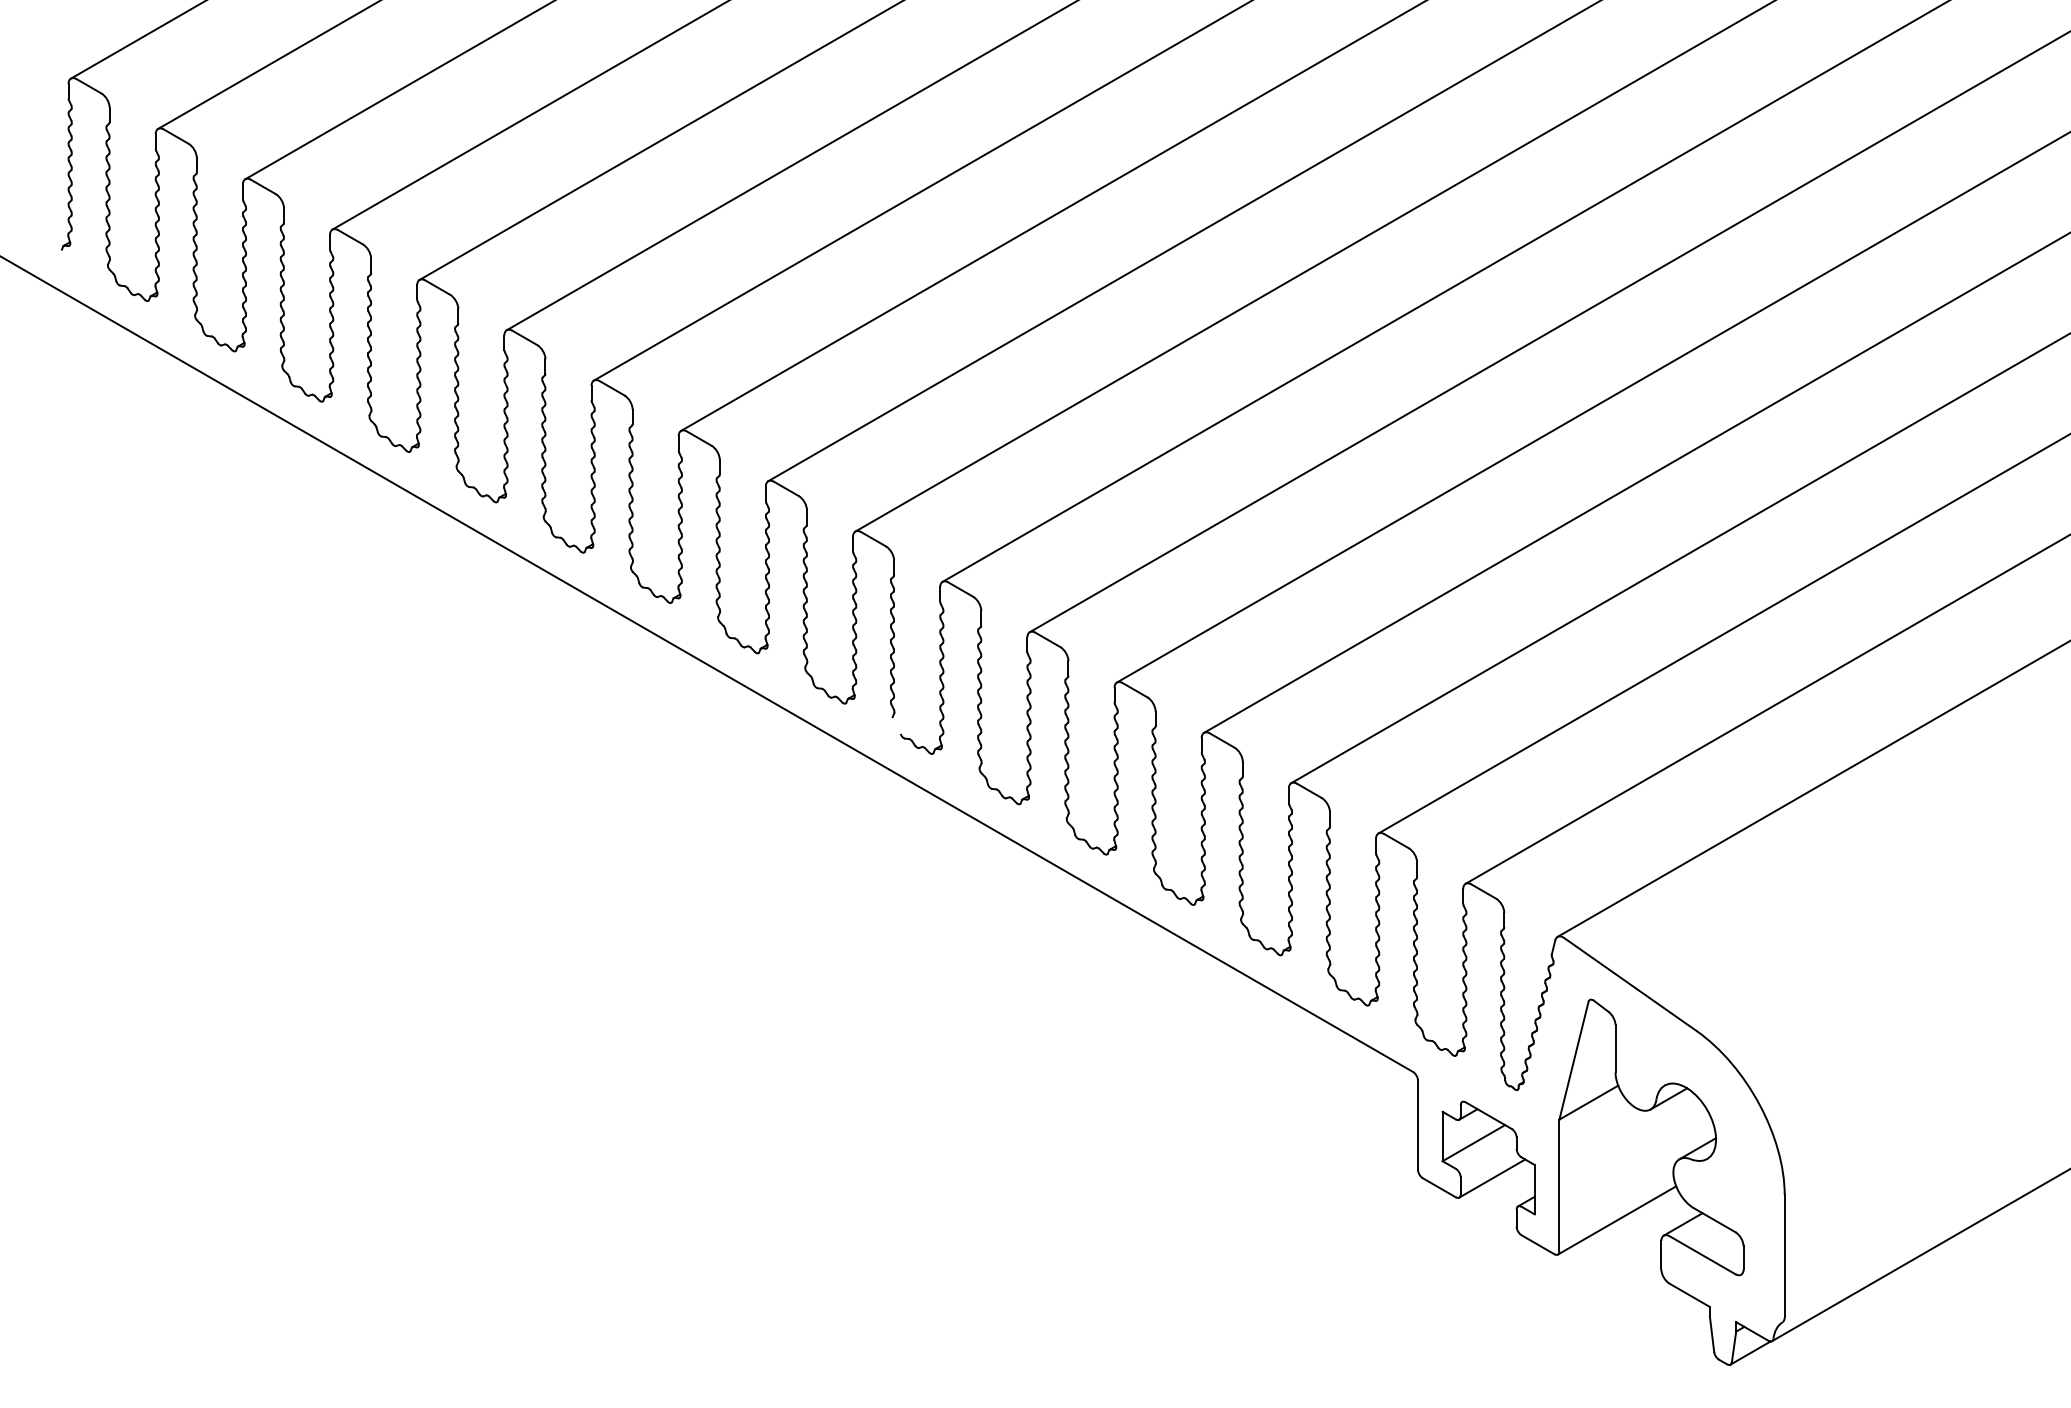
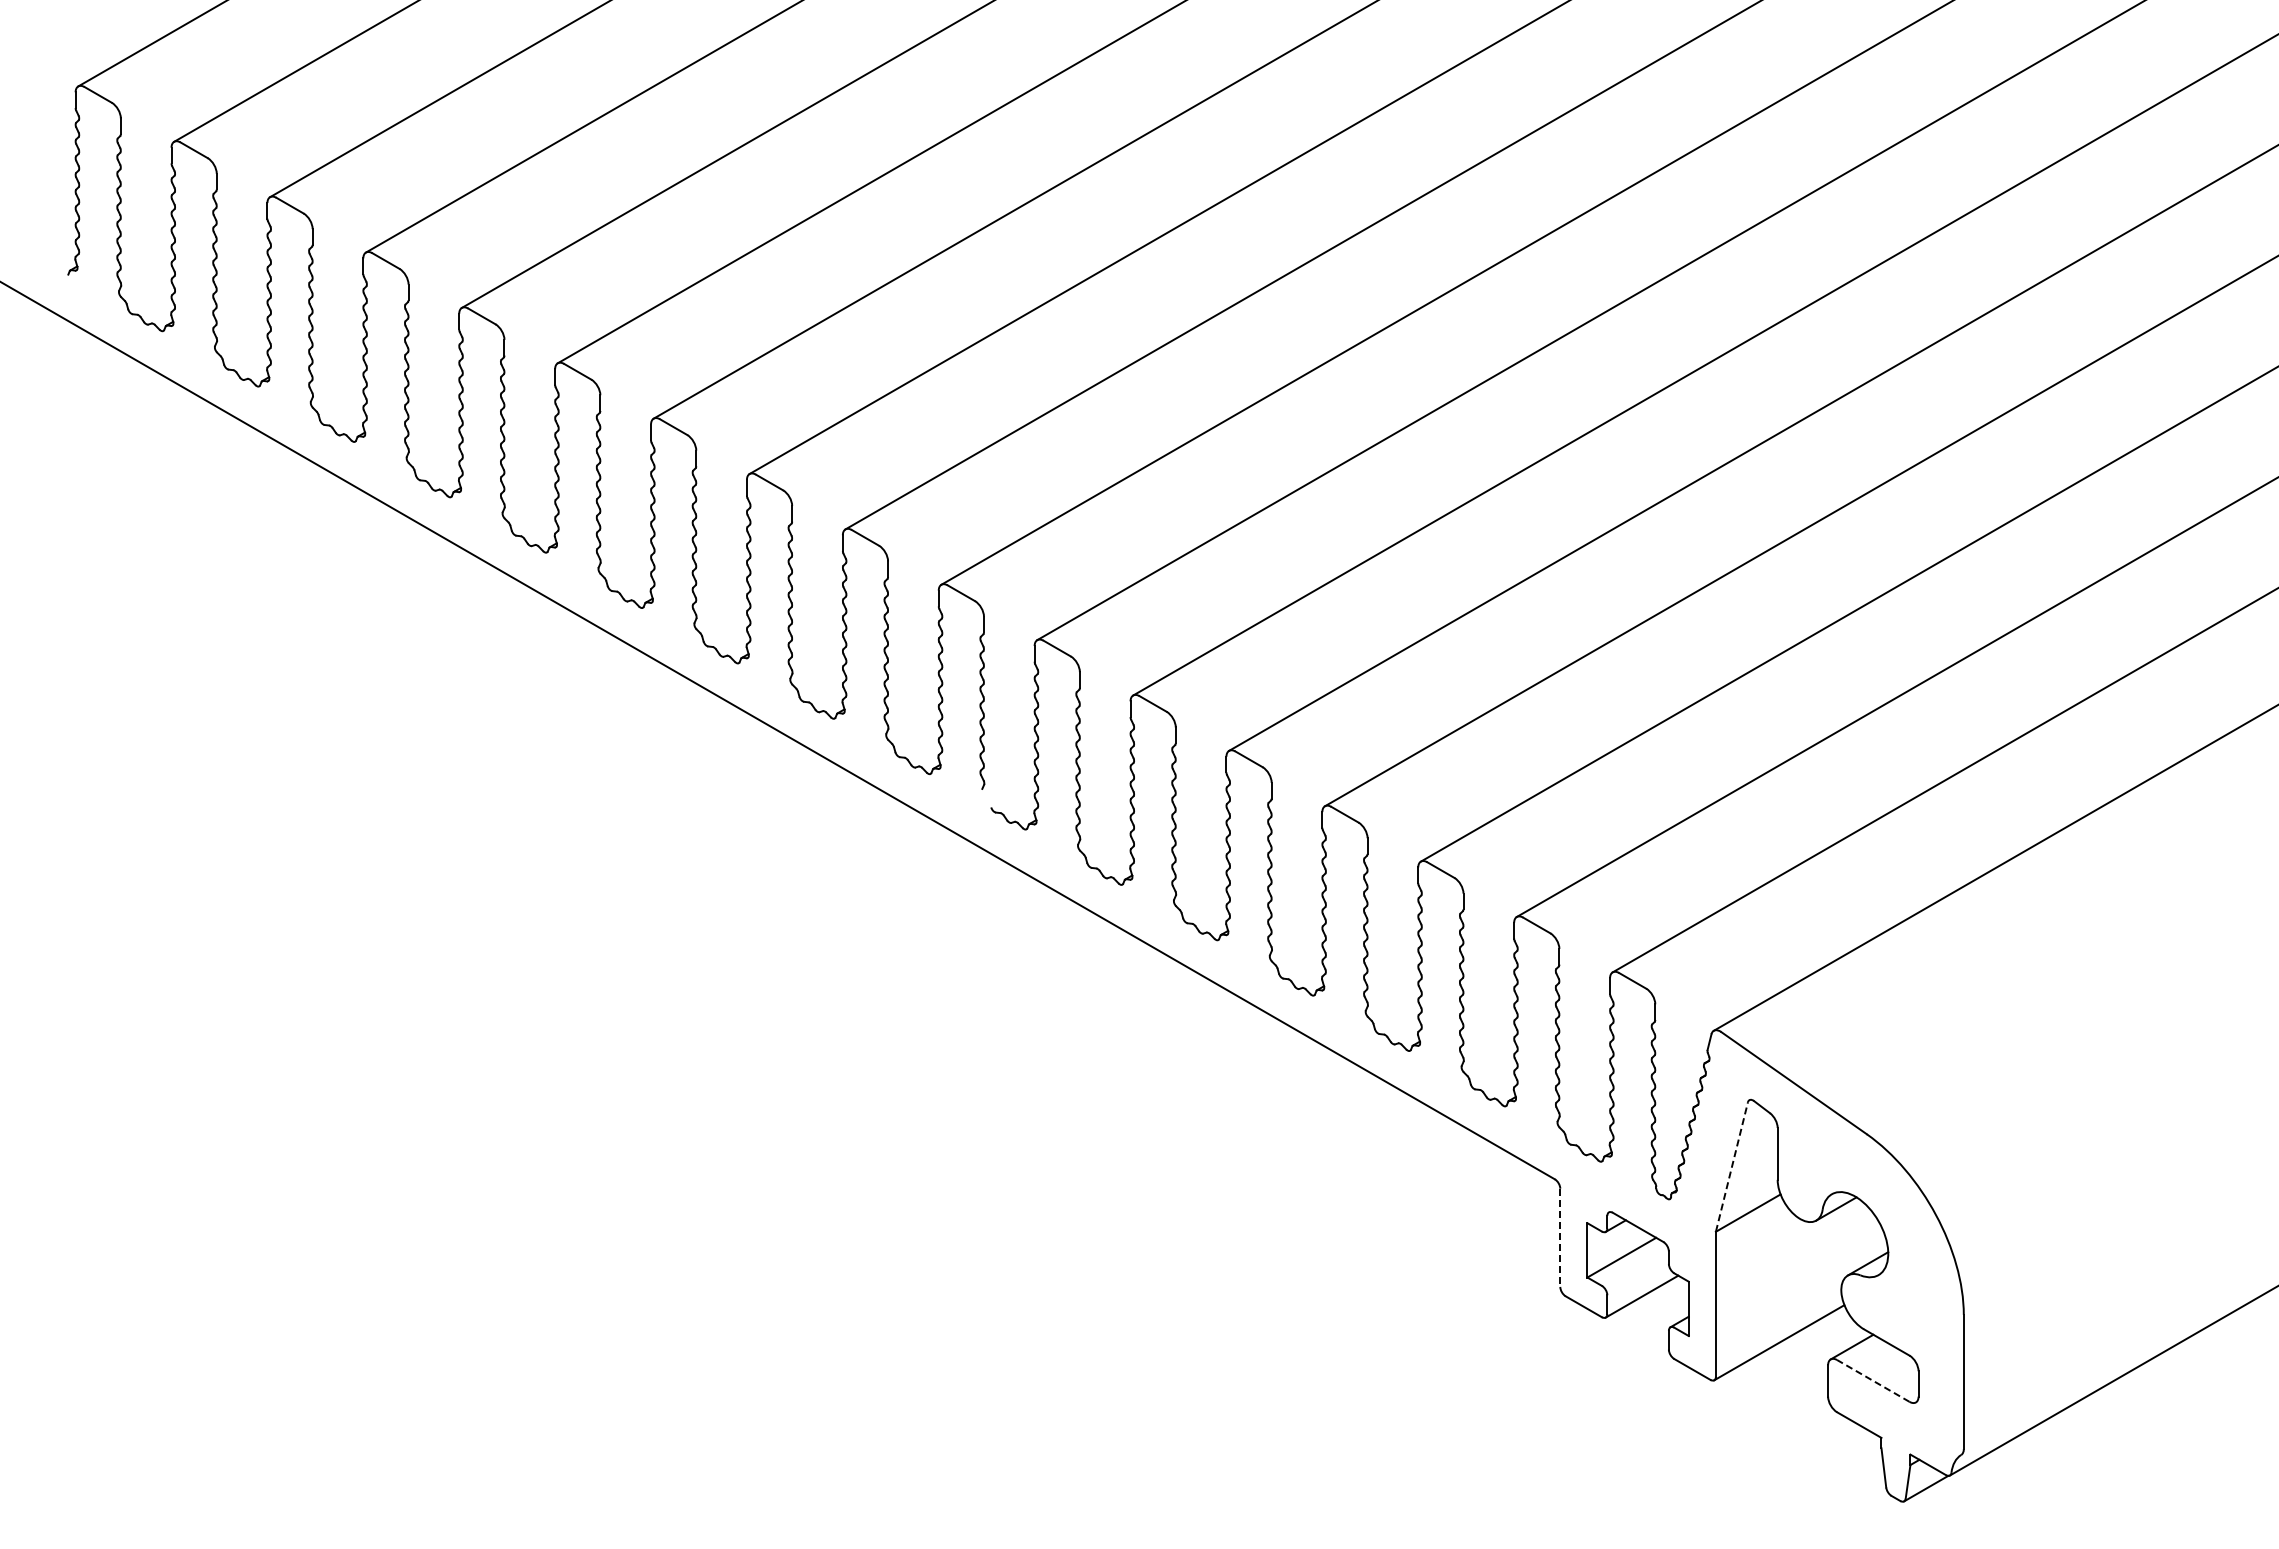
line: (1573, 1061) -> (1731, 1167), solid -> dashed
line: (1418, 1125) -> (1560, 1238), solid -> dashed
line: (1702, 1254) -> (1873, 1380), solid -> dashed

